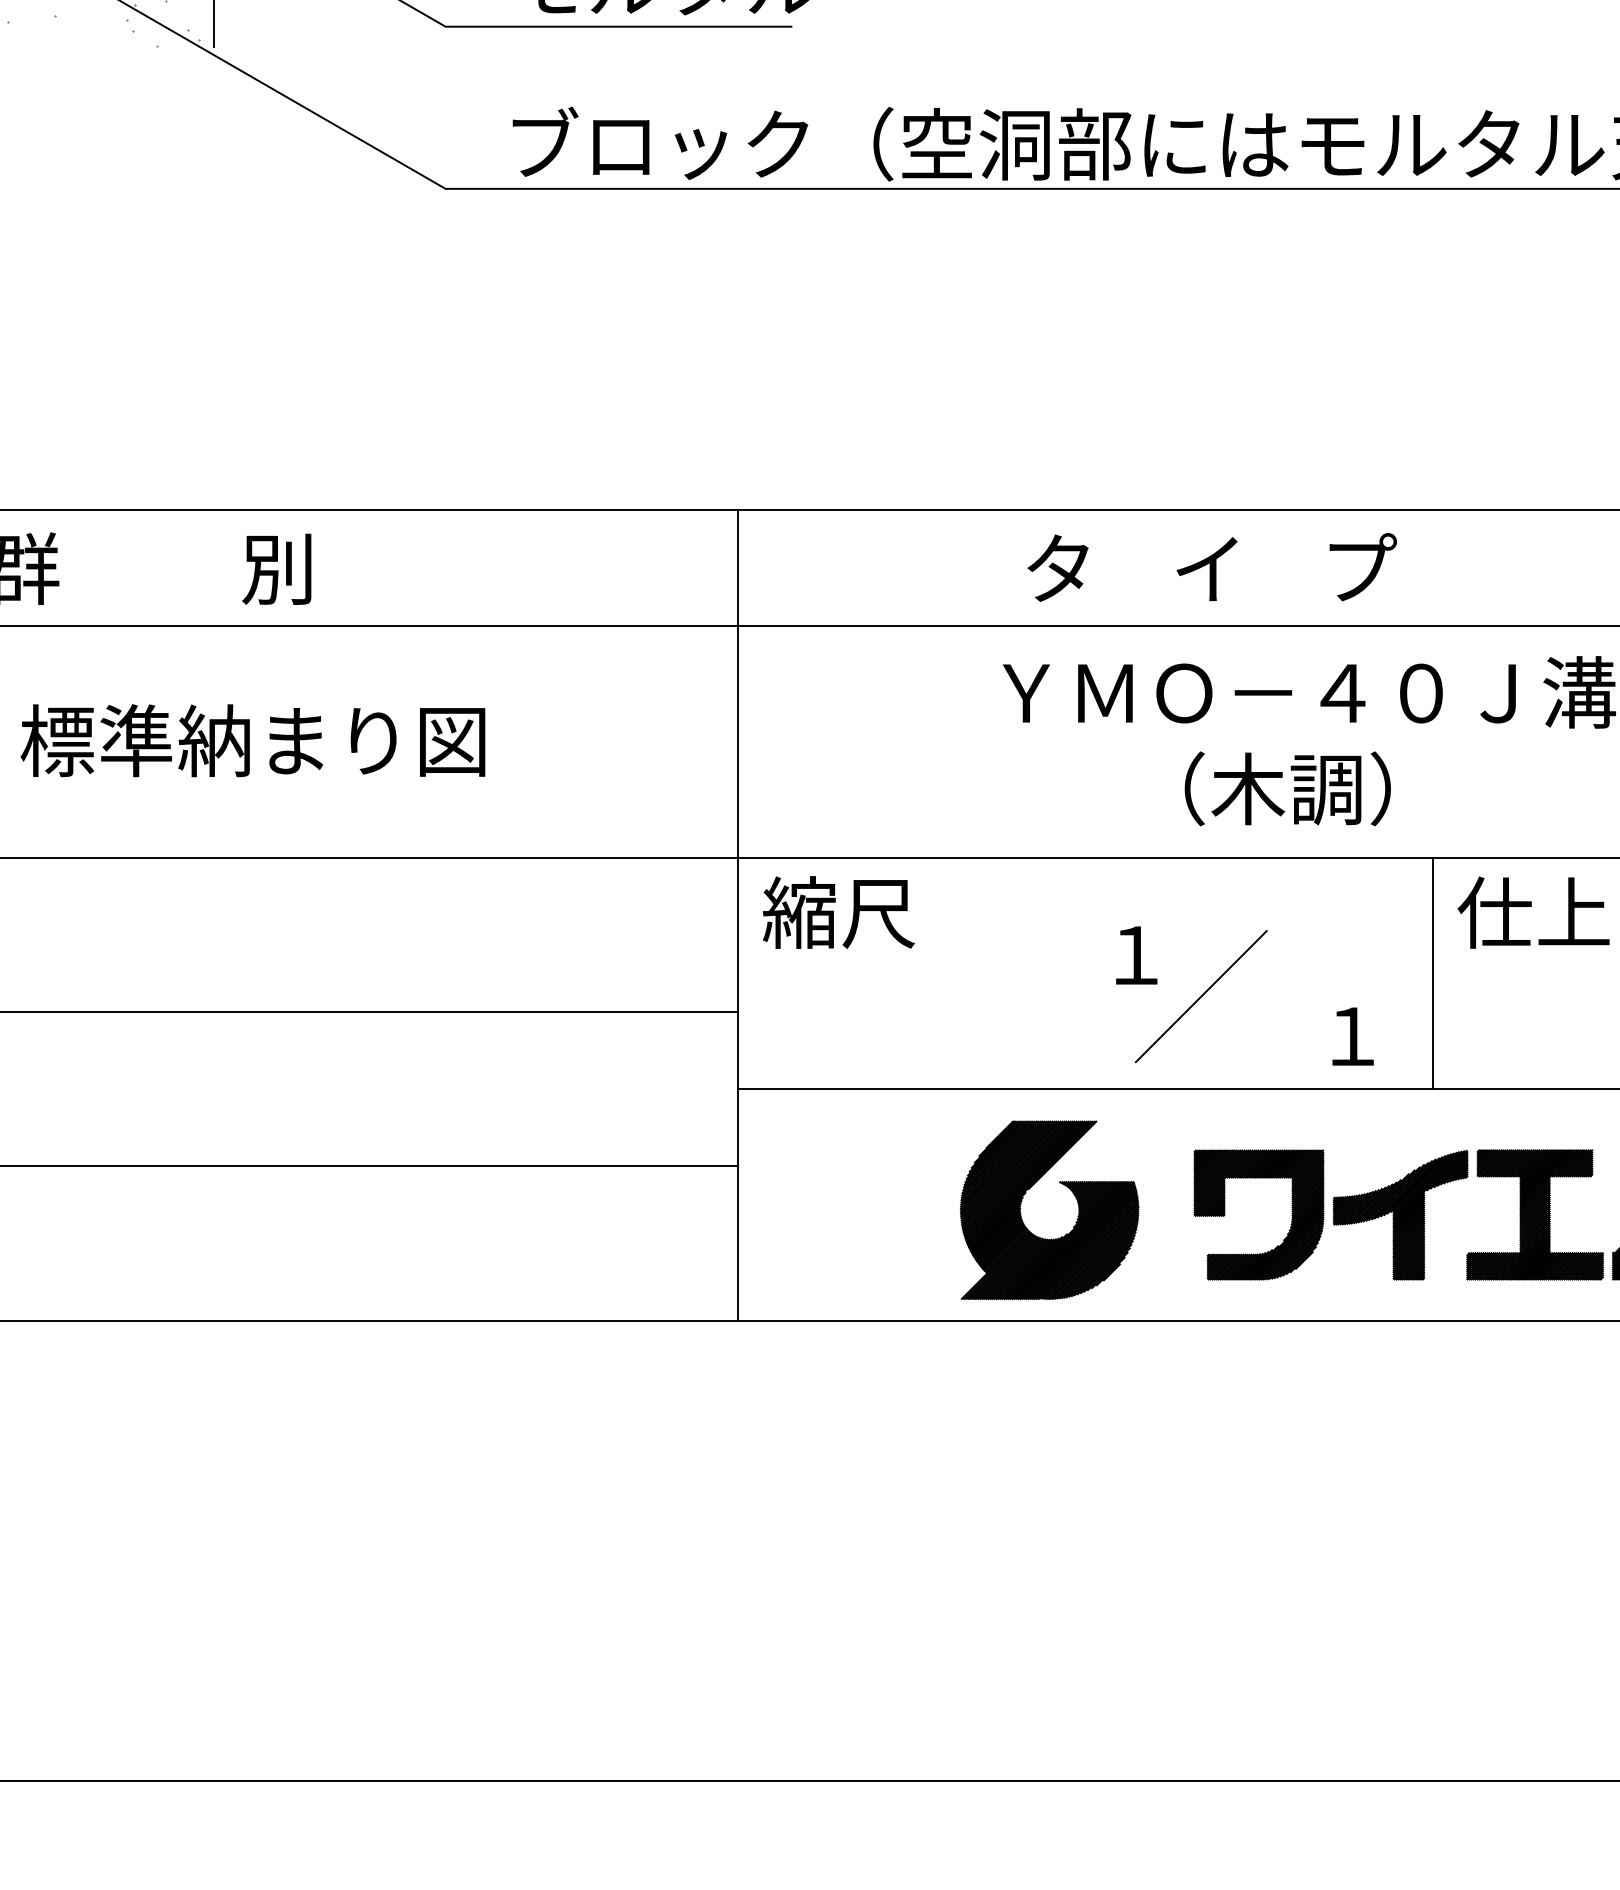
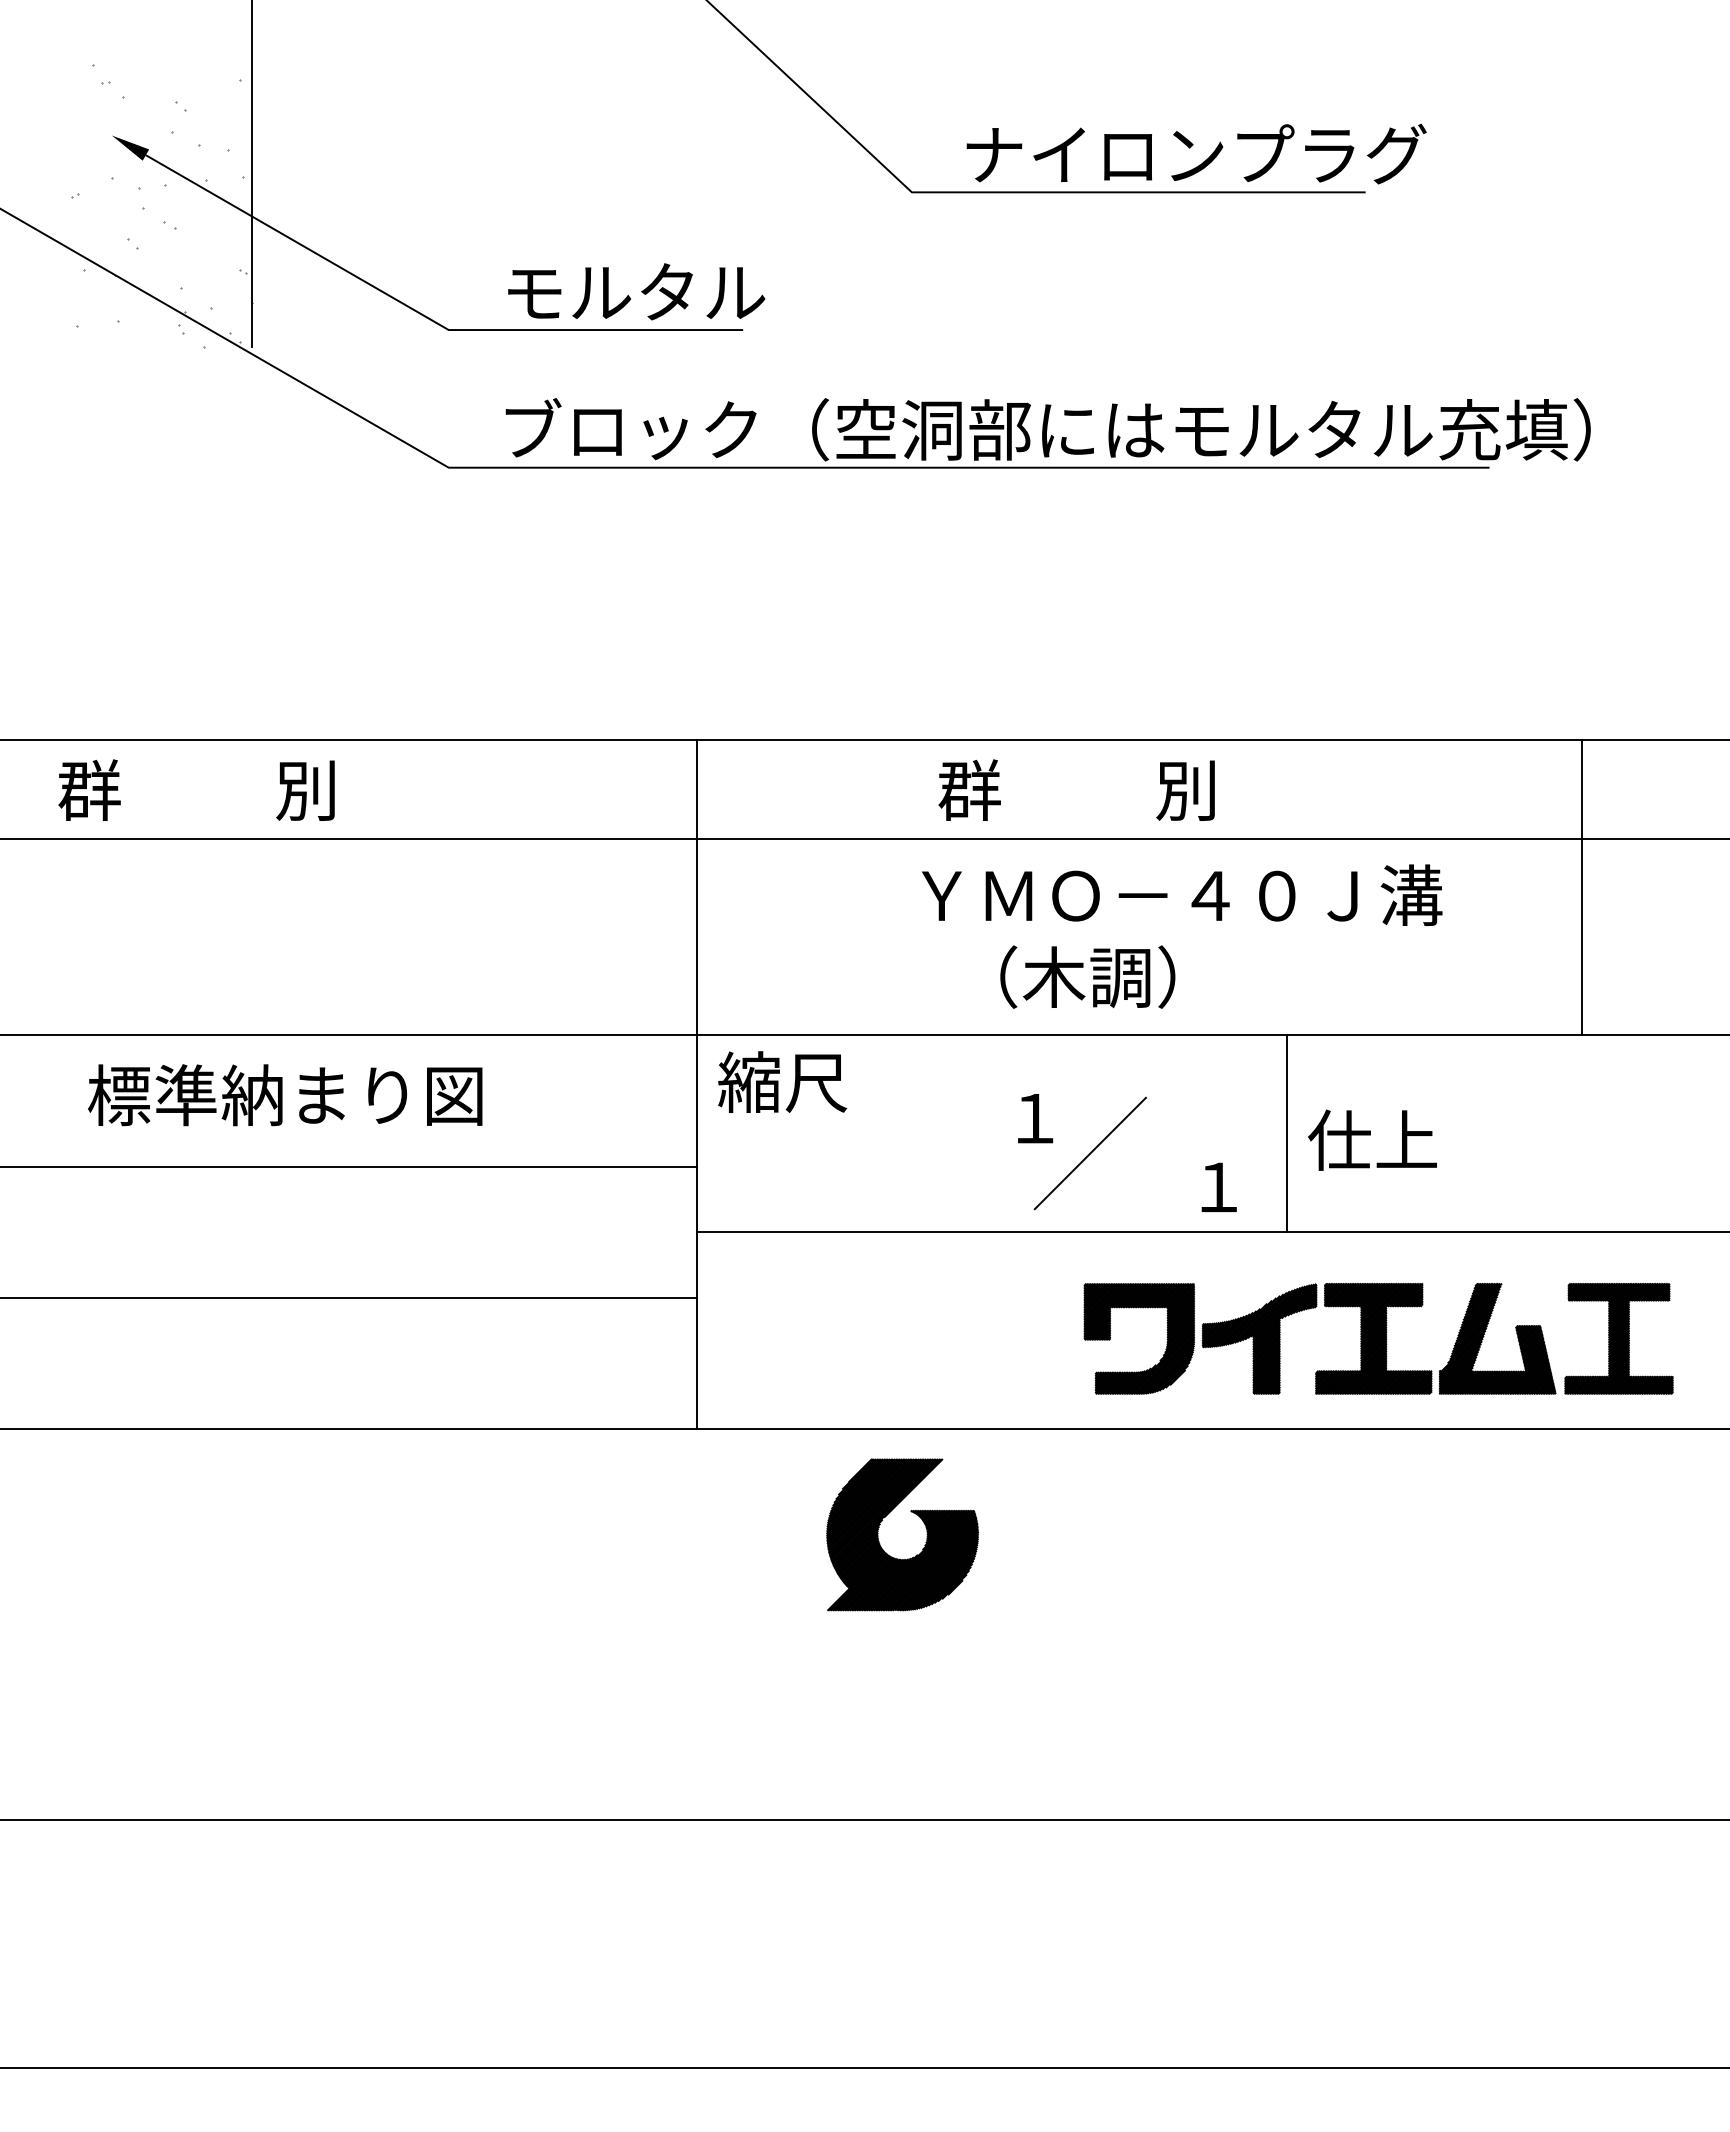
text: (1209, 567) -> (1097, 789), タ    イ    プ -> 群          別
text: (253, 741) -> (285, 1095), moved
text: (1287, 788) -> (1087, 976), moved
text: (1533, 911) -> (1372, 1139), moved
part: (1027, 1193) -> (883, 1520), moved

